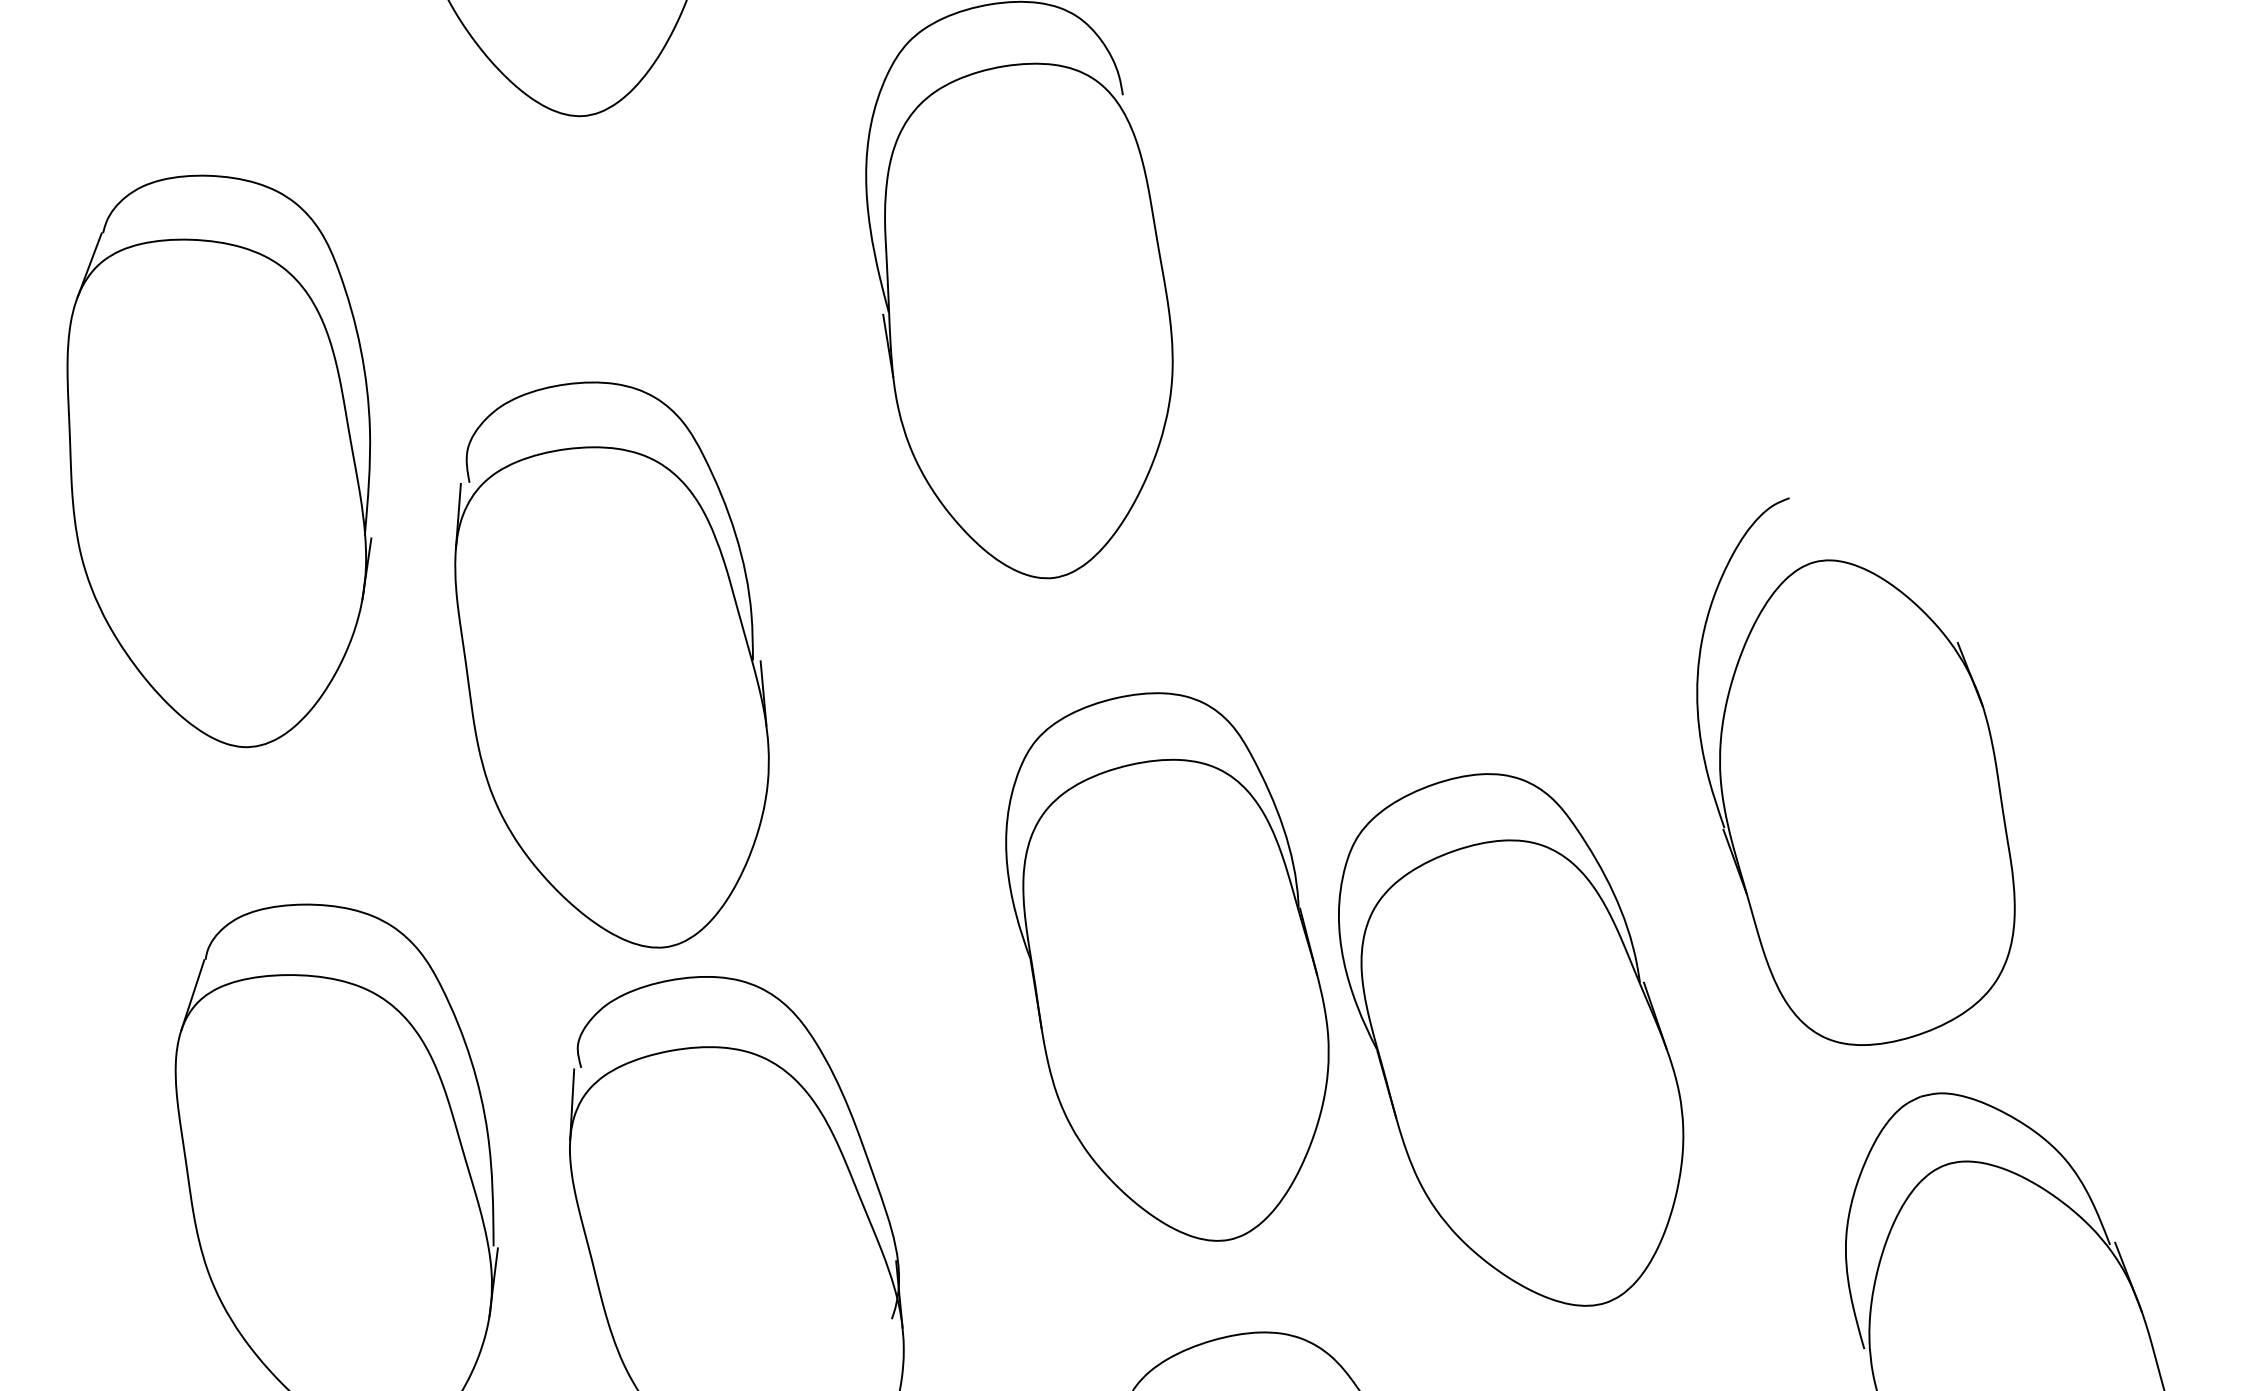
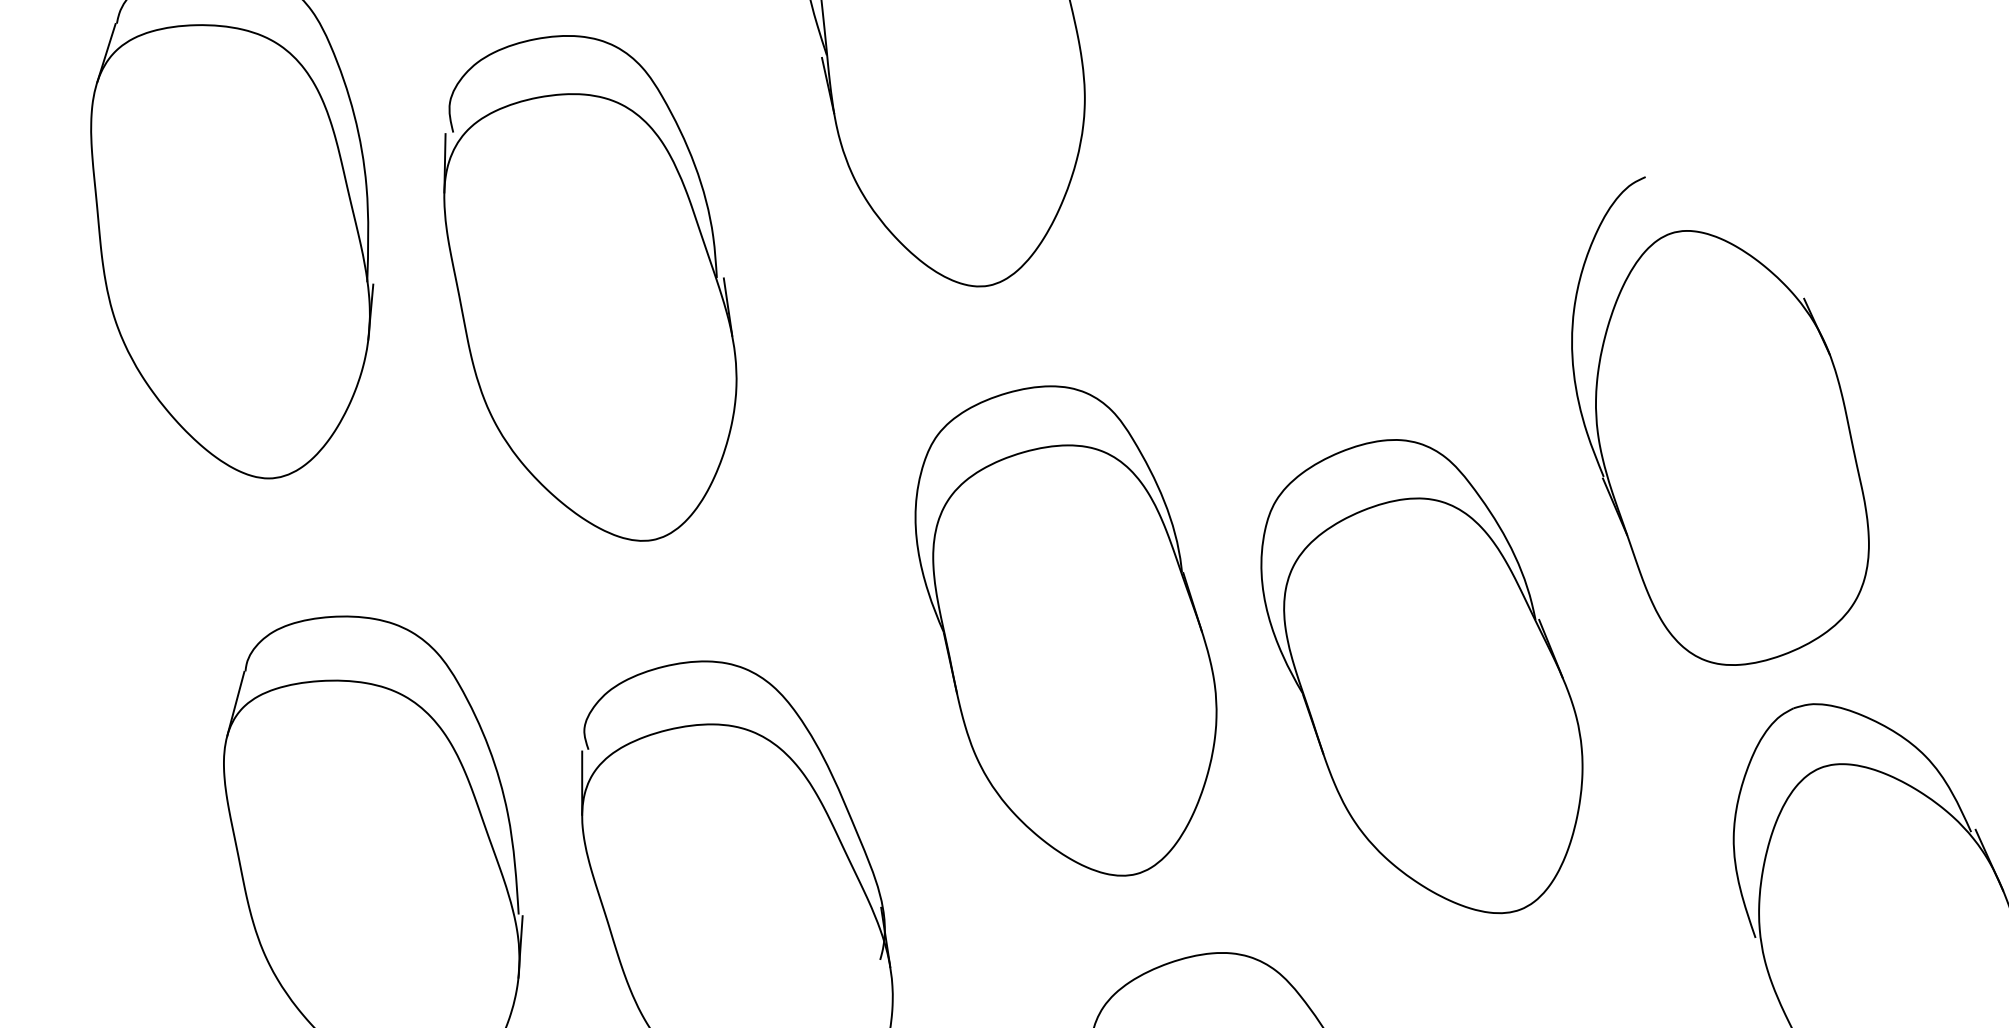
part: (611, 664) -> (589, 288), moved
part: (1167, 966) -> (1067, 631), moved

